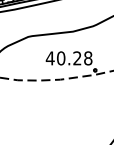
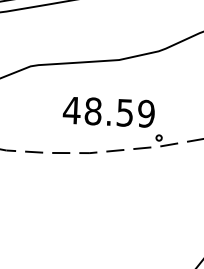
text: (74, 58) -> (119, 112), 40.28 -> 48.59

